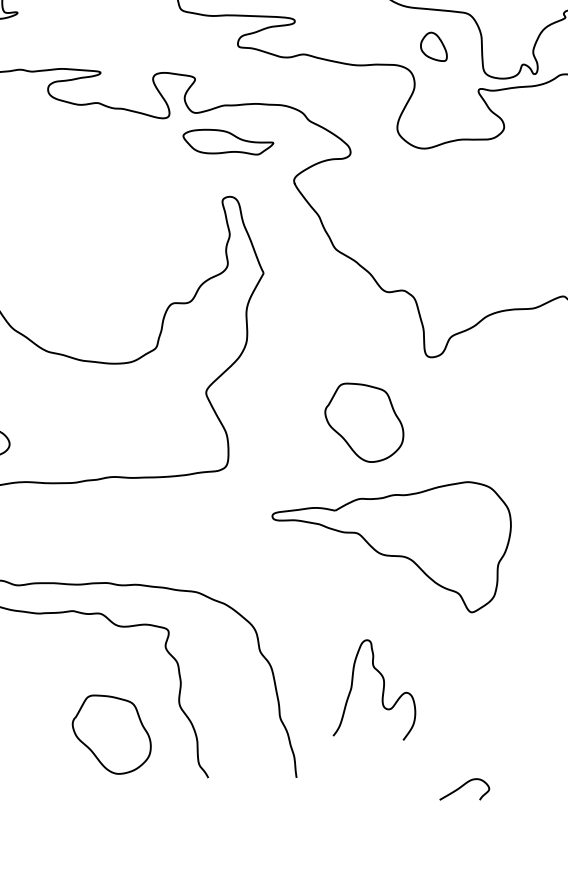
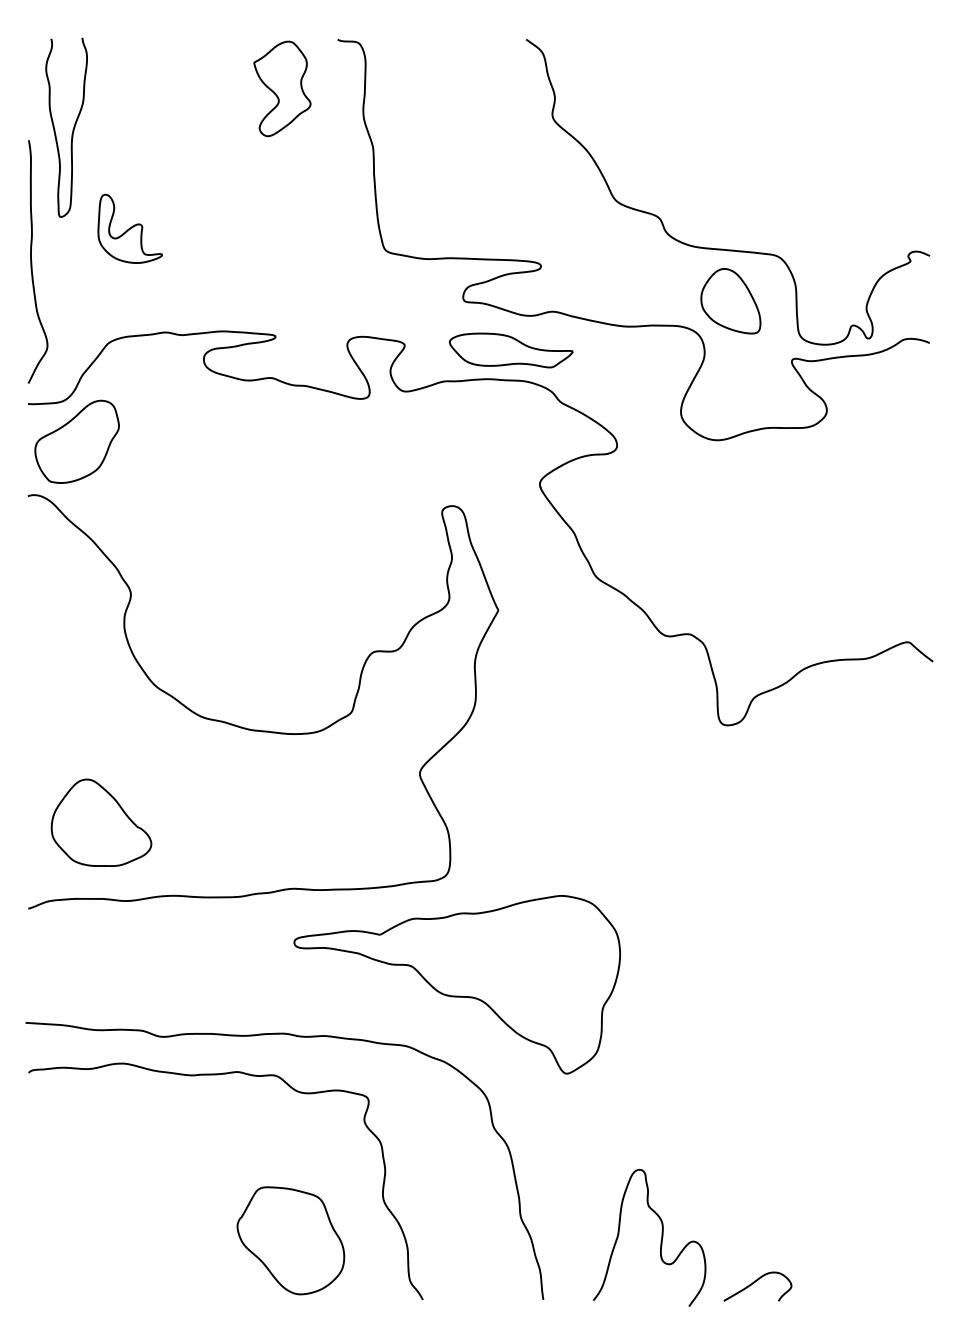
part: (433, 47) -> (730, 301), size x1.67
part: (228, 142) -> (511, 350), moved
part: (364, 422) -> (635, 814), removed
part: (391, 547) -> (456, 984), moved
curve: (382, 692) -> (660, 1241), moved
curve: (462, 787) -> (754, 1283), moved

